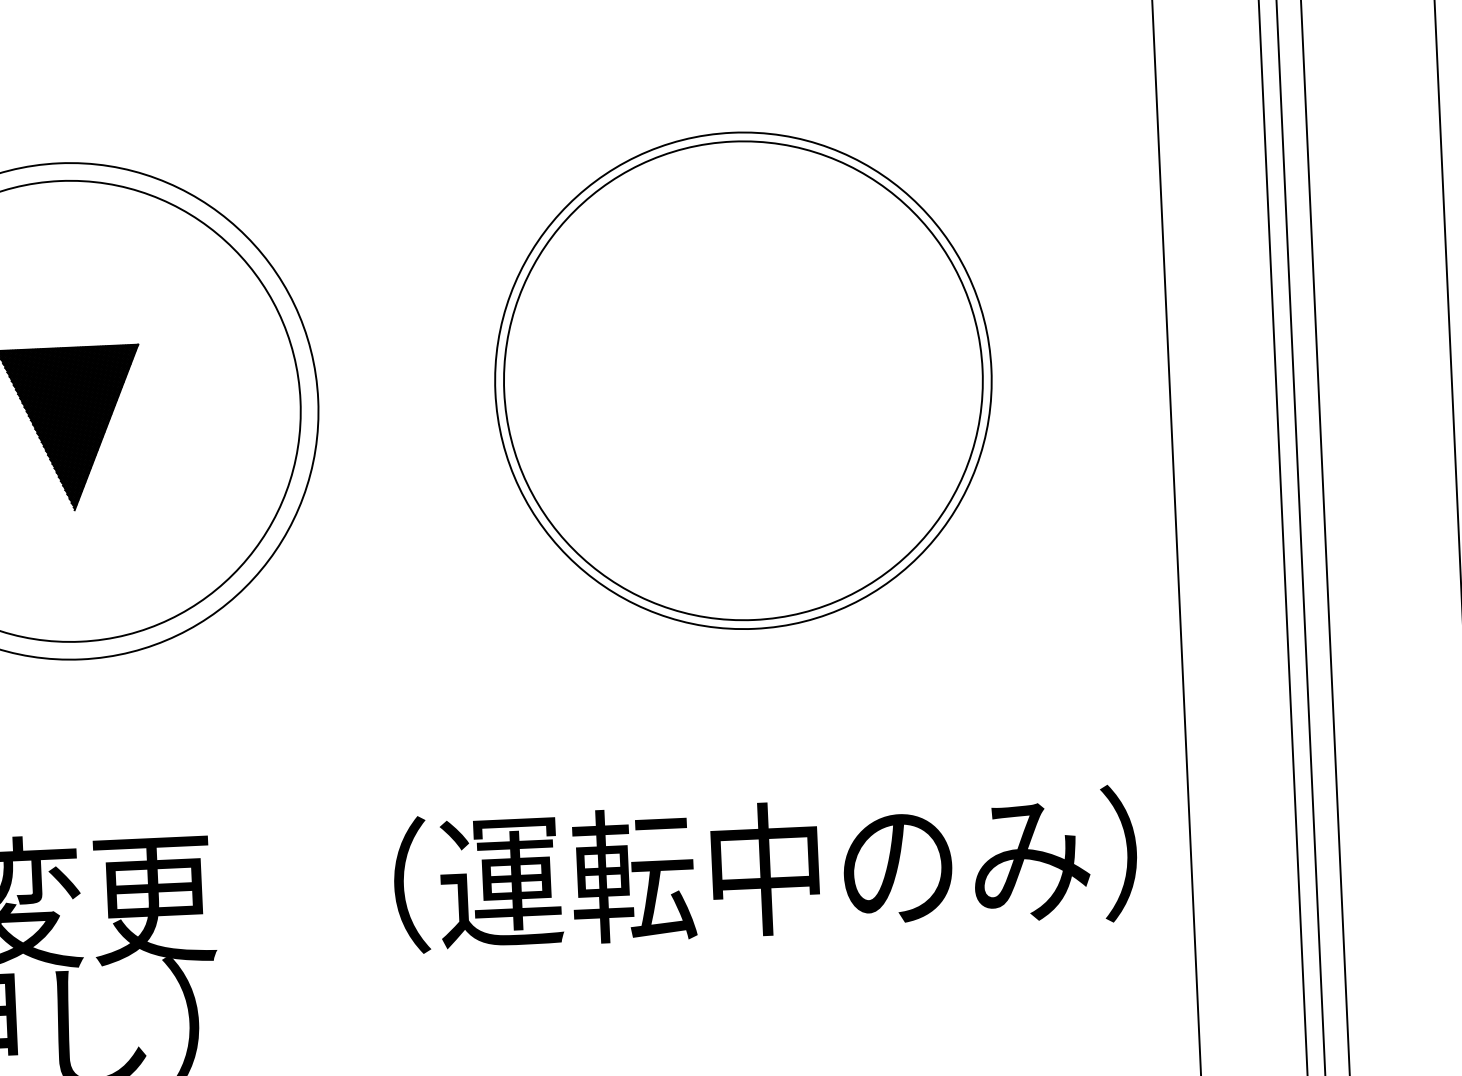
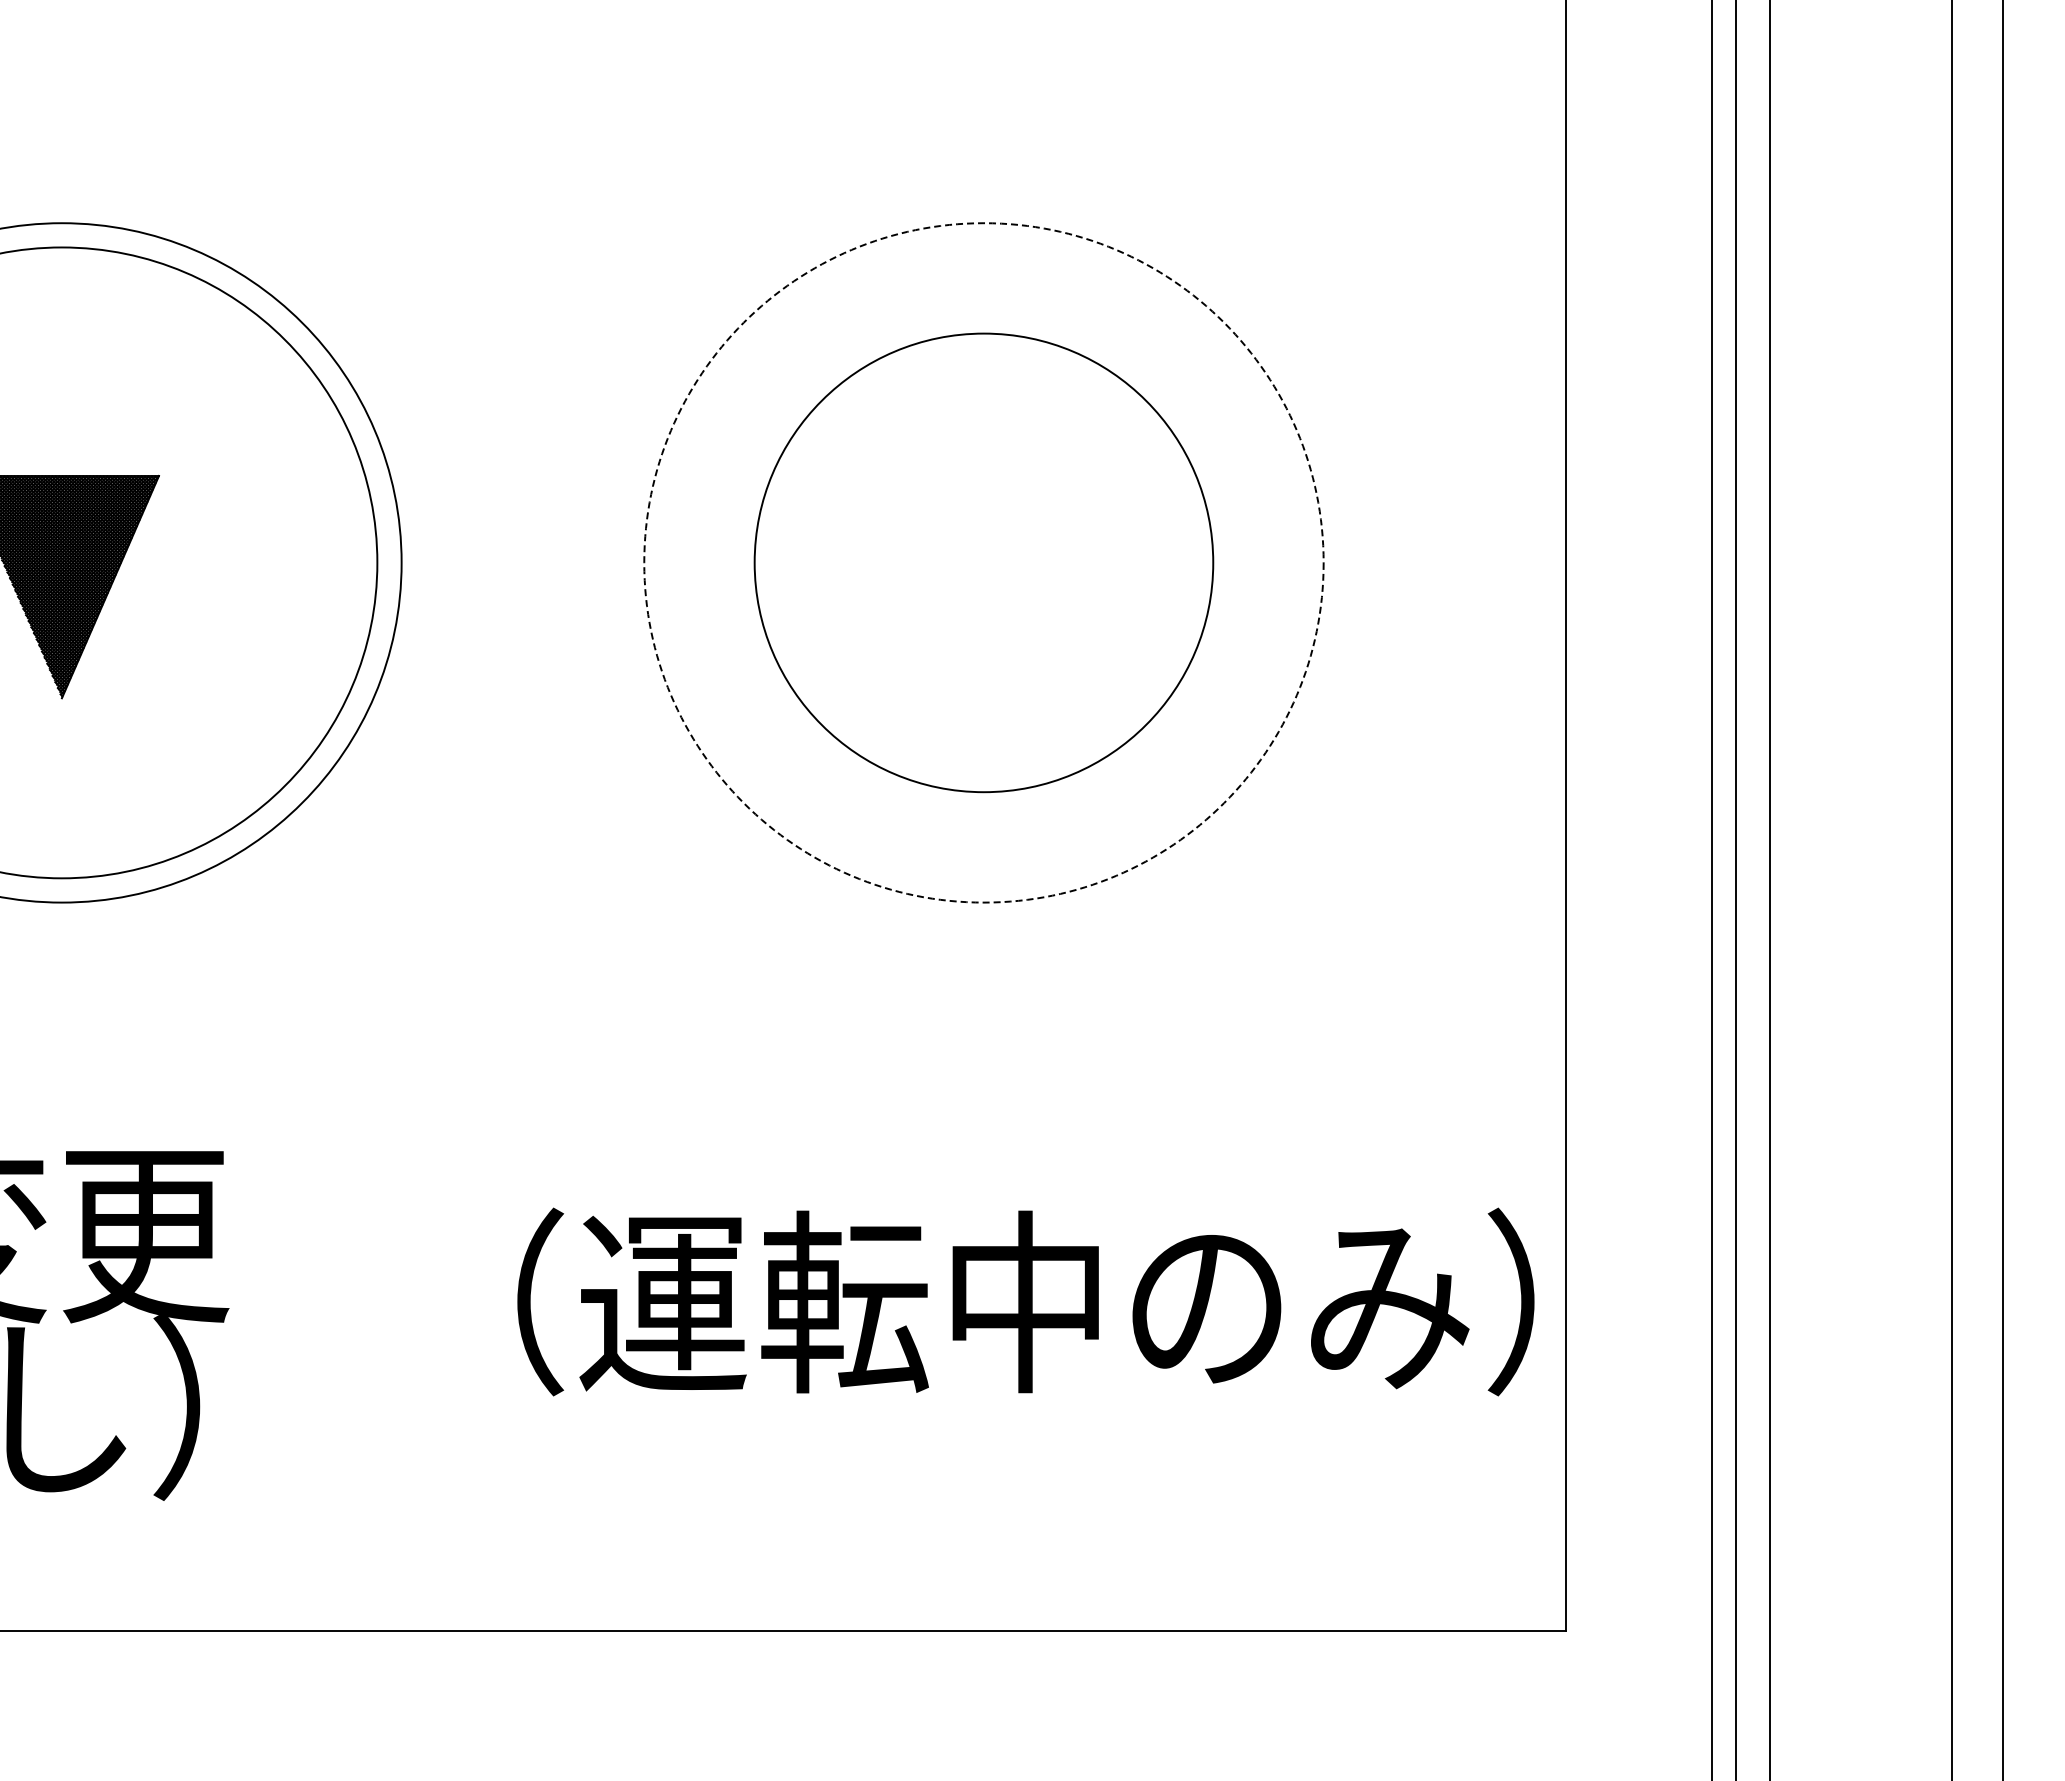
circle: (743, 380) -> (983, 562), size x0.7
circle: (743, 380) -> (983, 562), solid -> dashed
text: (765, 868) -> (1025, 1301), moved

